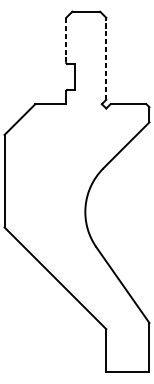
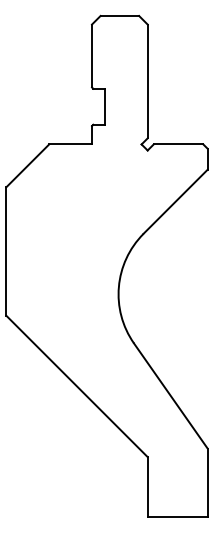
line: (66, 40) -> (92, 56), dashed -> solid
line: (106, 58) -> (147, 81), dashed -> solid

